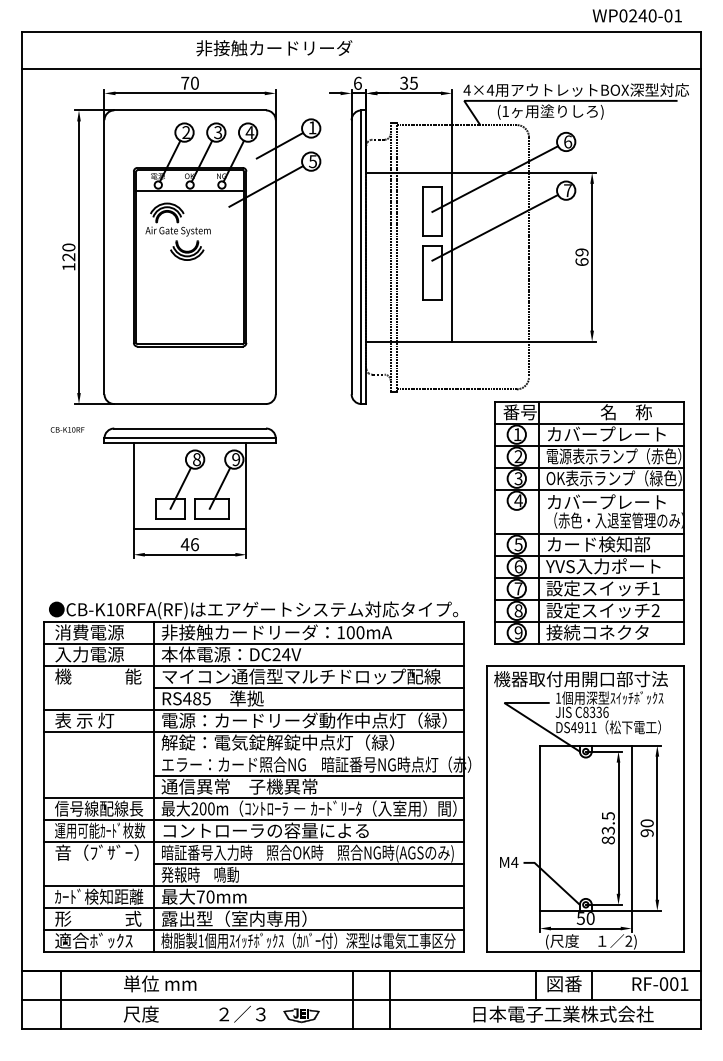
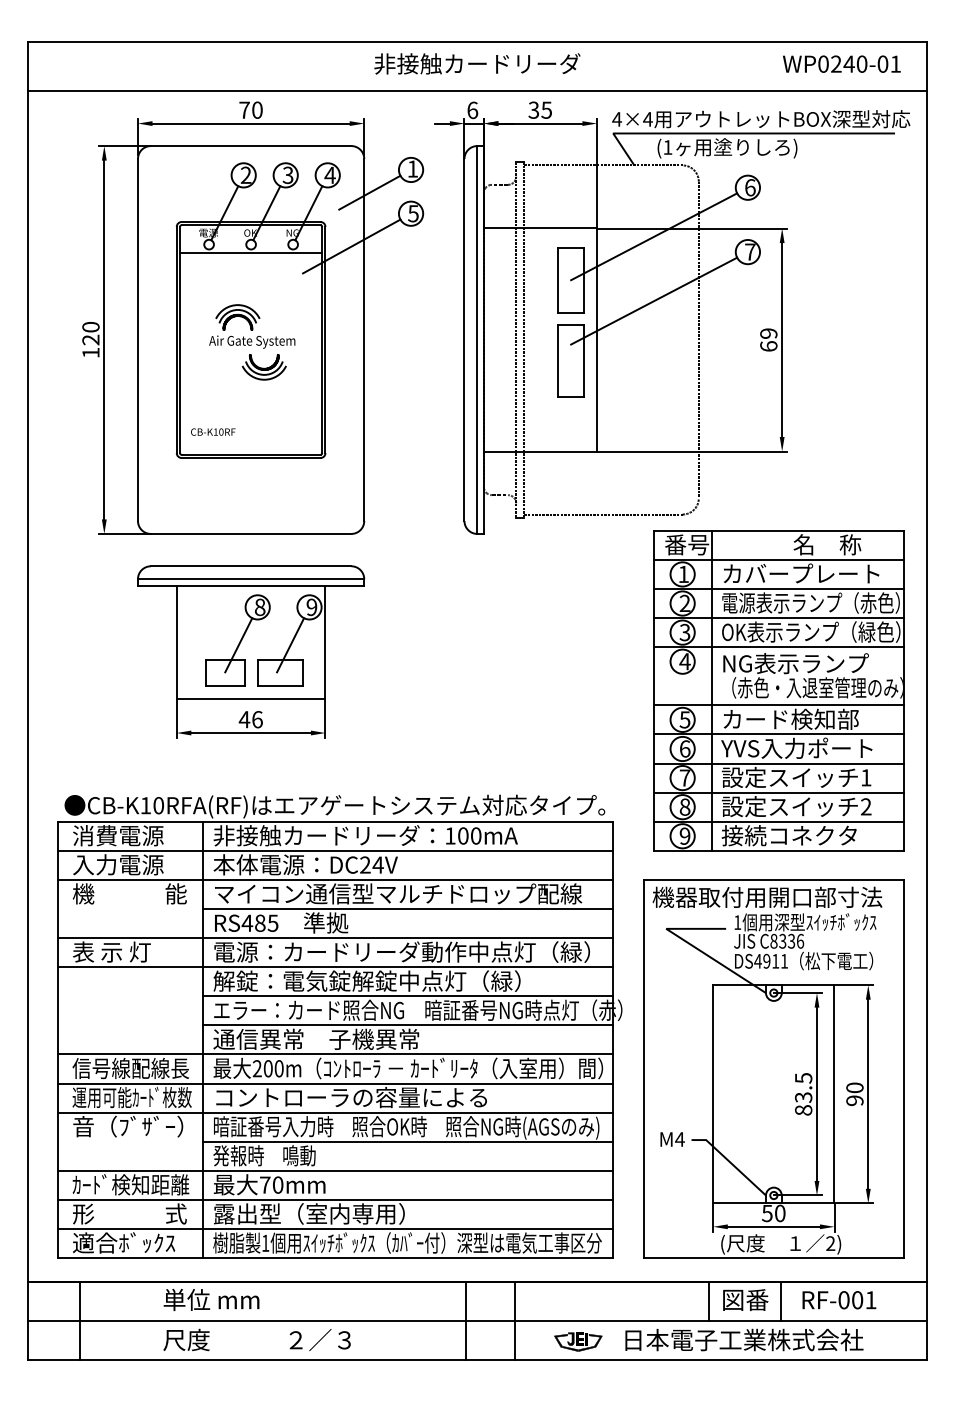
text: (637, 15) -> (841, 63), moved
text: (274, 47) -> (477, 63), moved
part: (178, 231) -> (252, 342), moved
text: (67, 429) -> (213, 431), moved
text: (606, 502) -> (801, 663), カバープレート -> NG表示ランプ
line: (308, 754) -> (407, 996), added
text: (660, 984) -> (839, 1300), moved
part: (301, 1015) -> (578, 1341), moved

